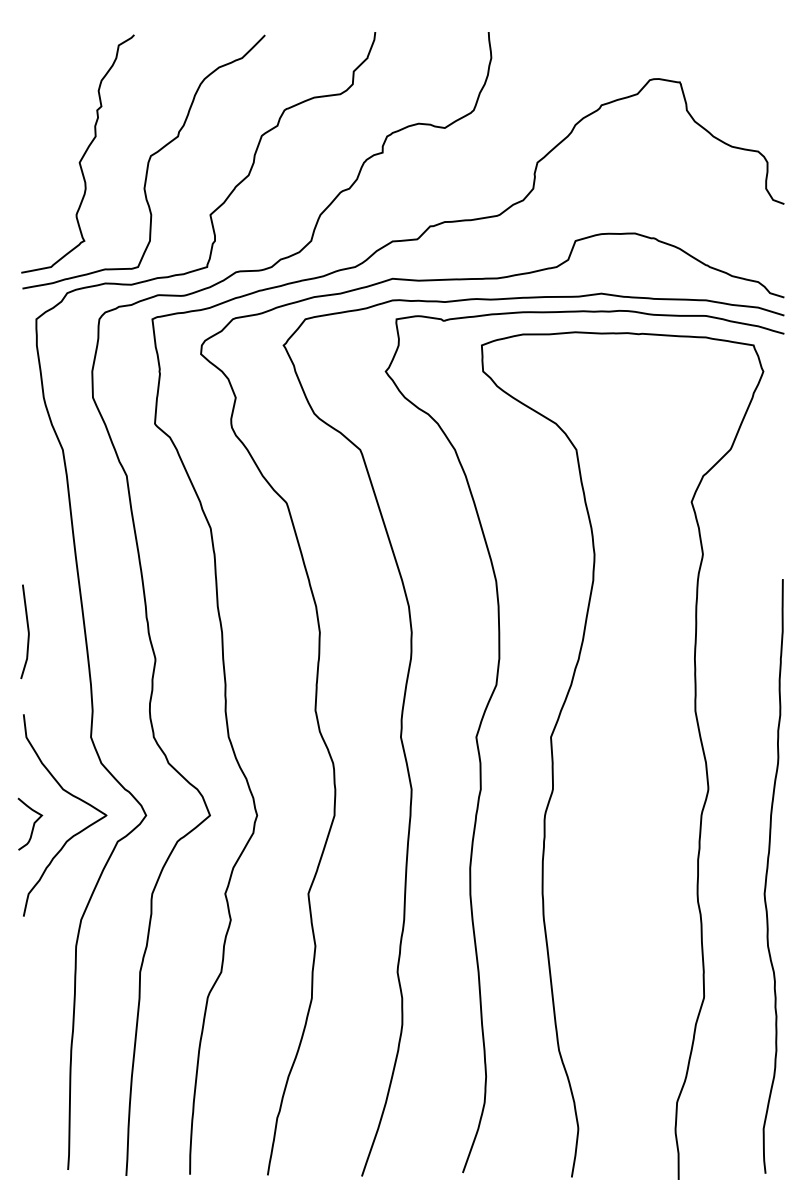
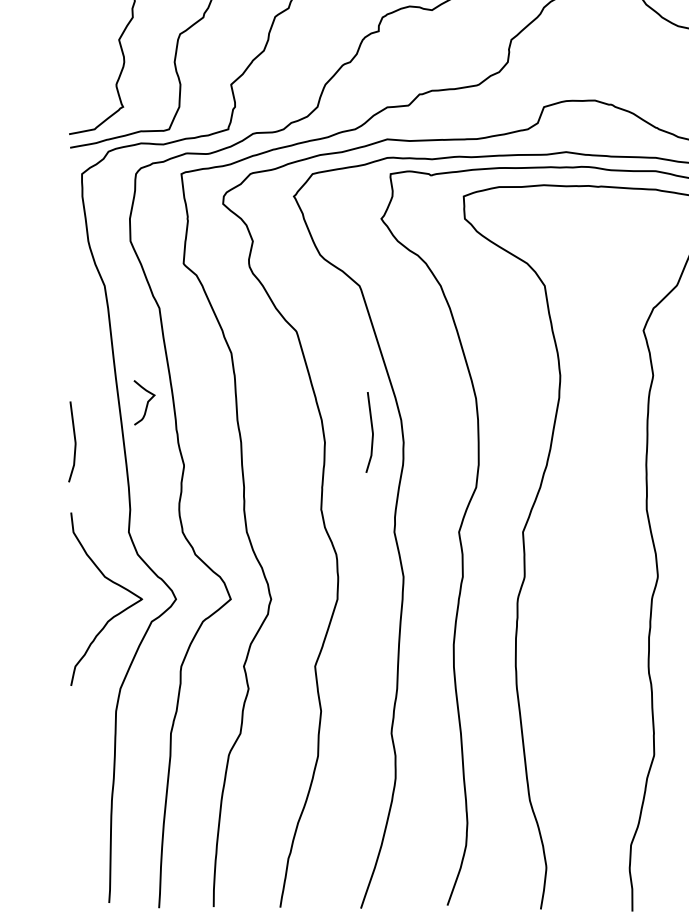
curve: (374, 620) -> (371, 432), added
curve: (33, 823) -> (147, 402), moved

